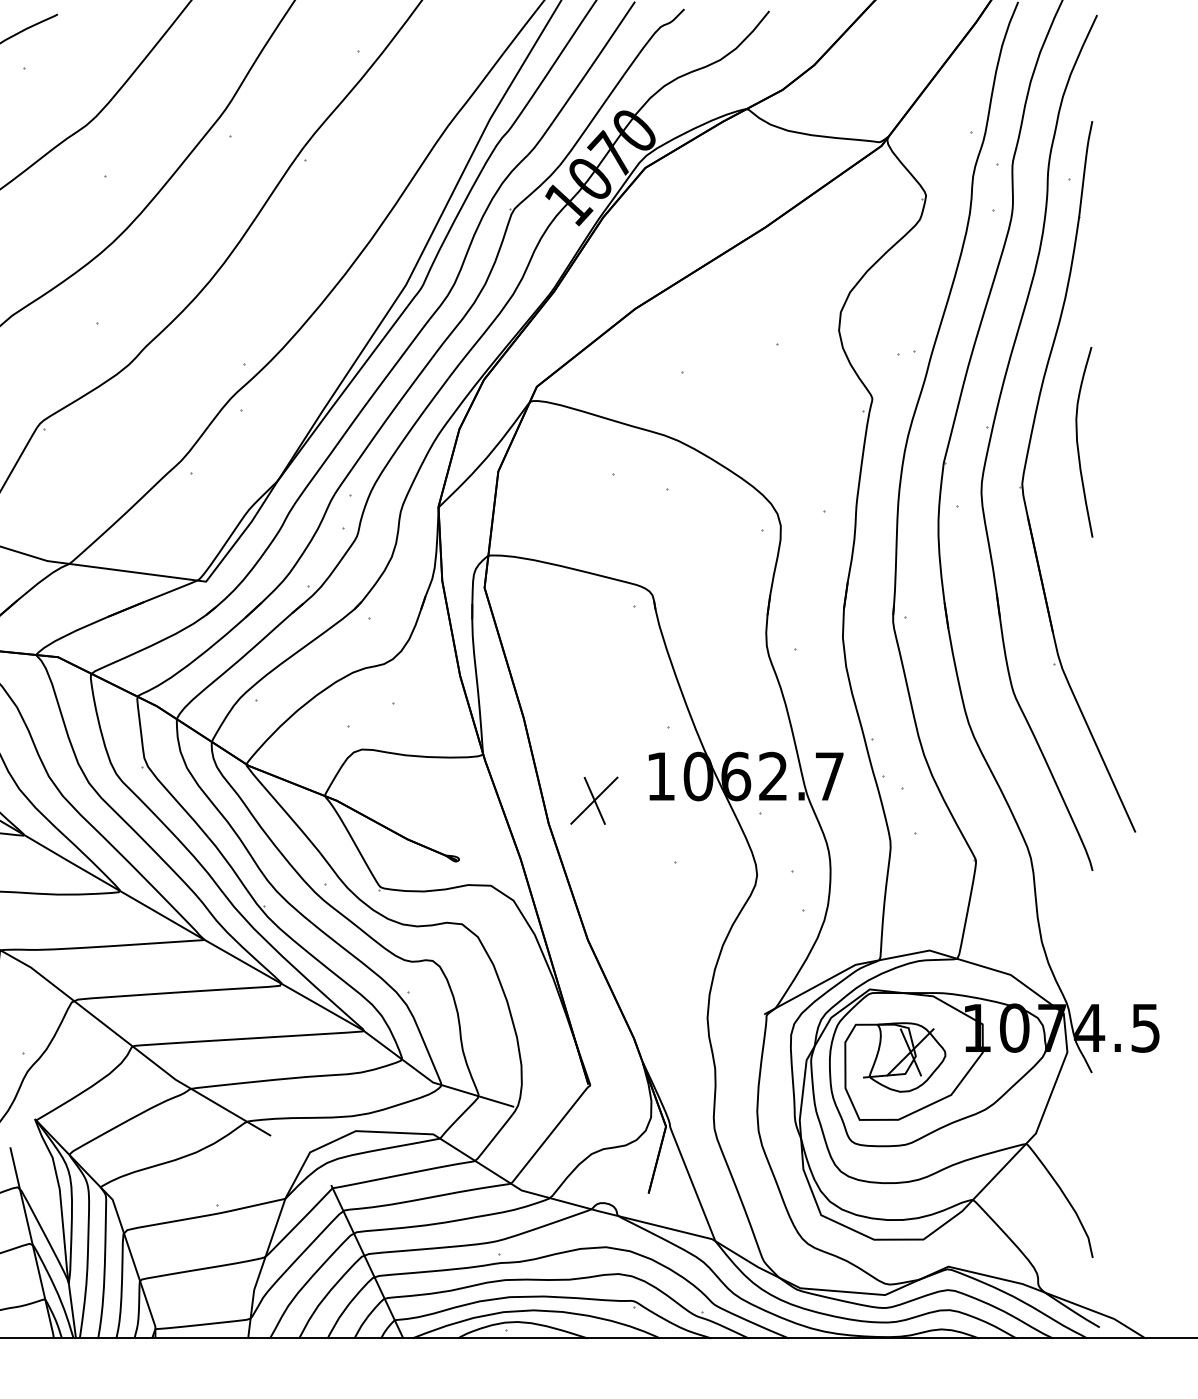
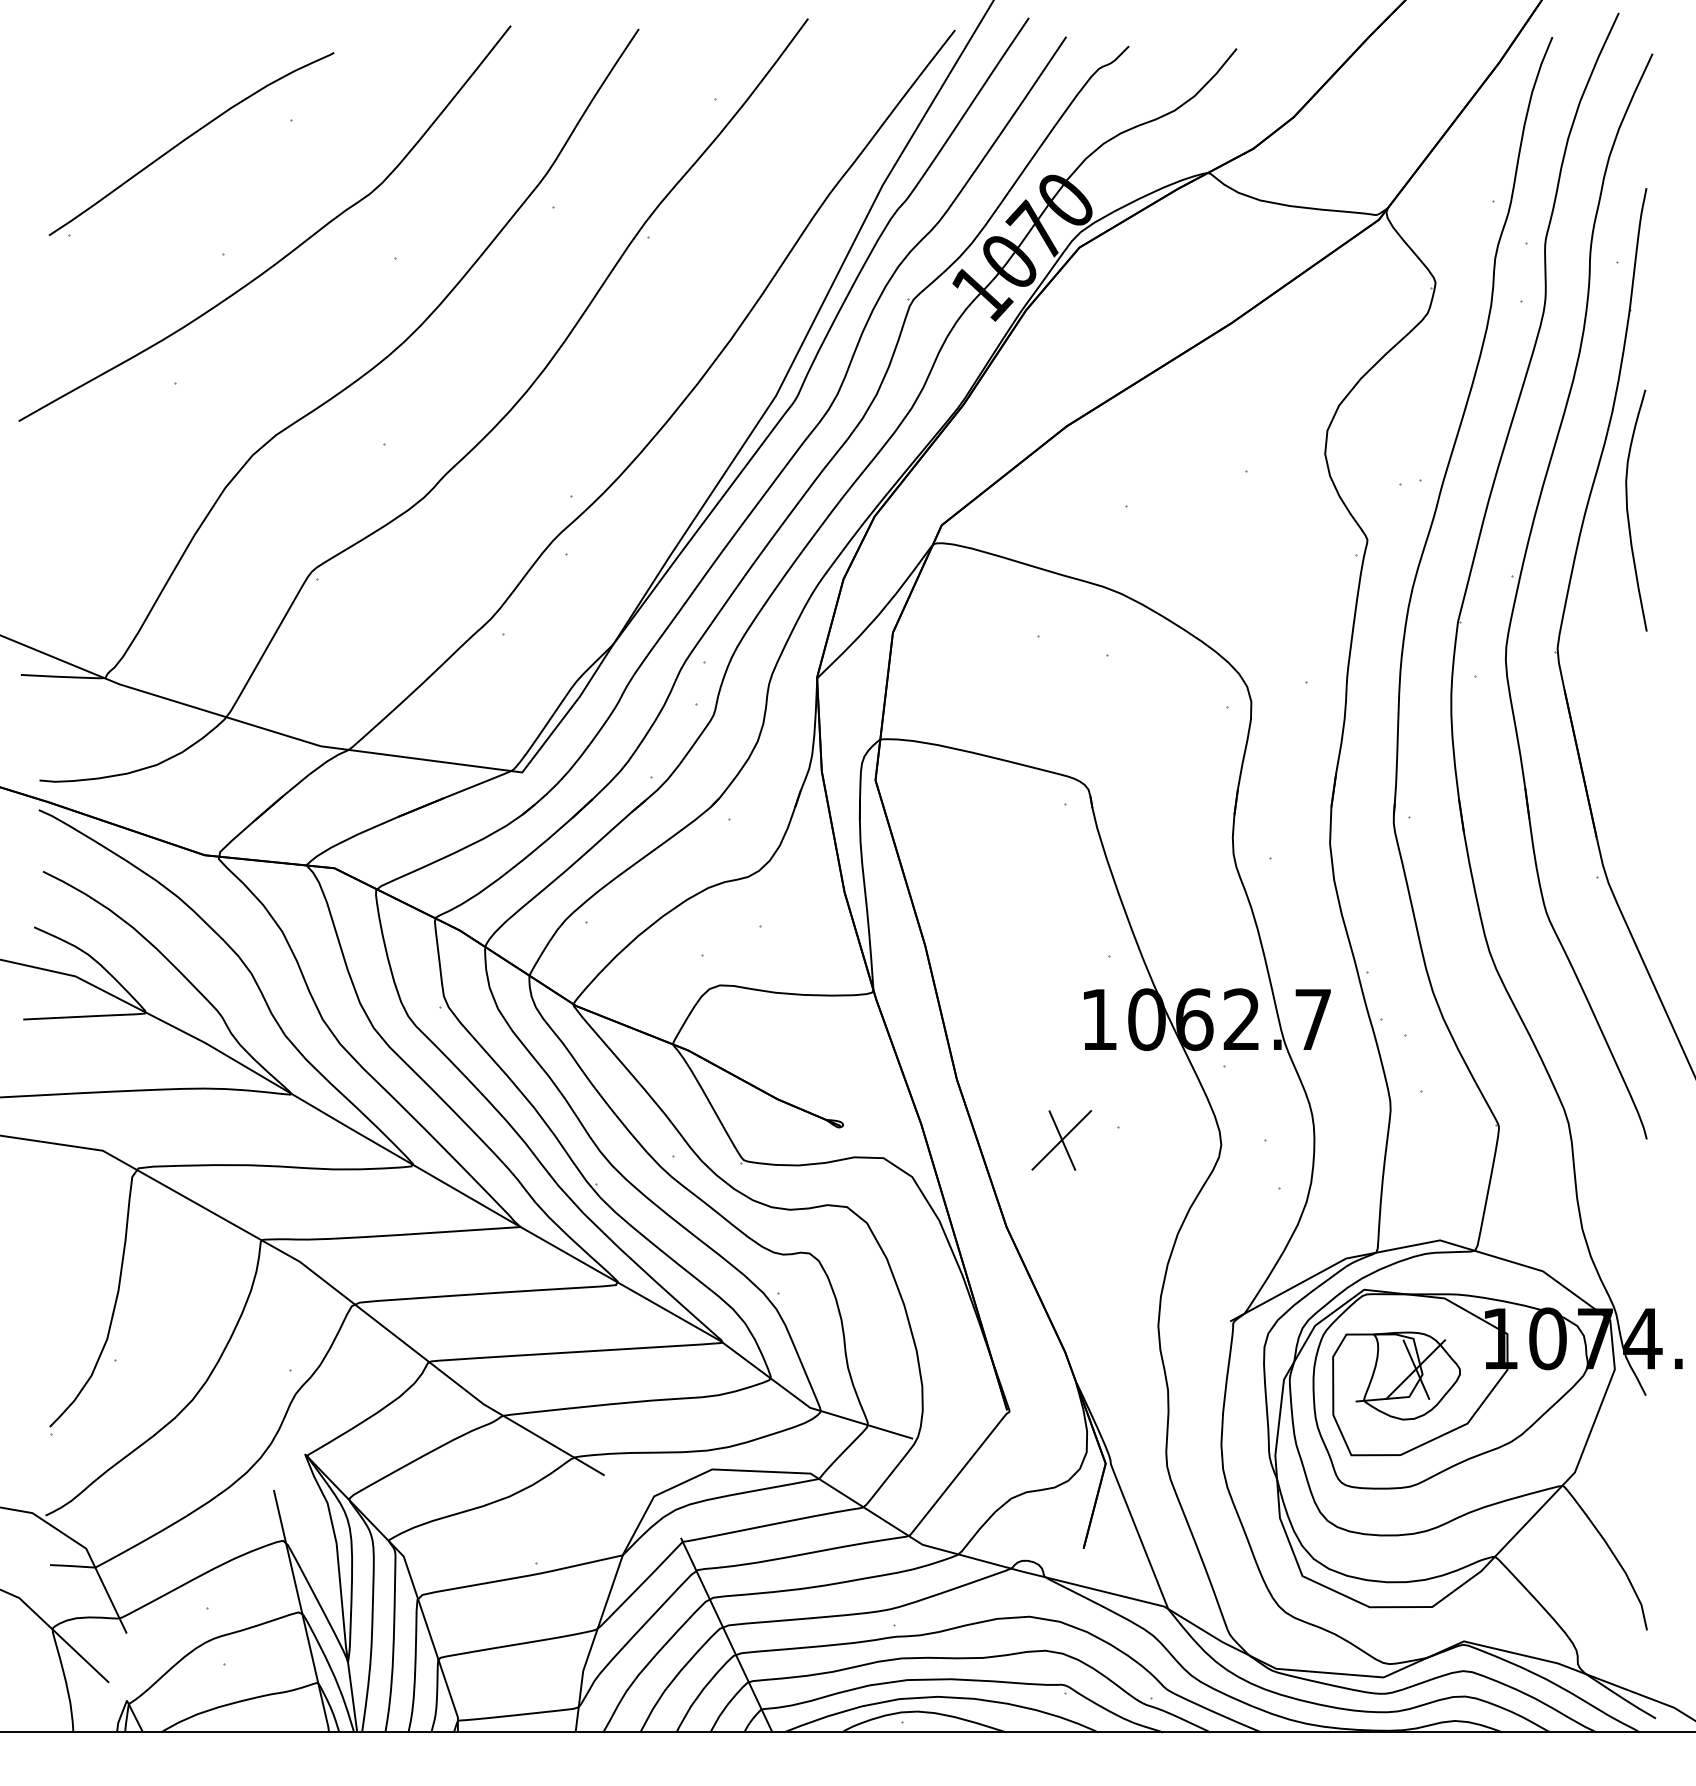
curve: (1078, 442) -> (1628, 510), moved
part: (594, 800) -> (1061, 1140), moved

